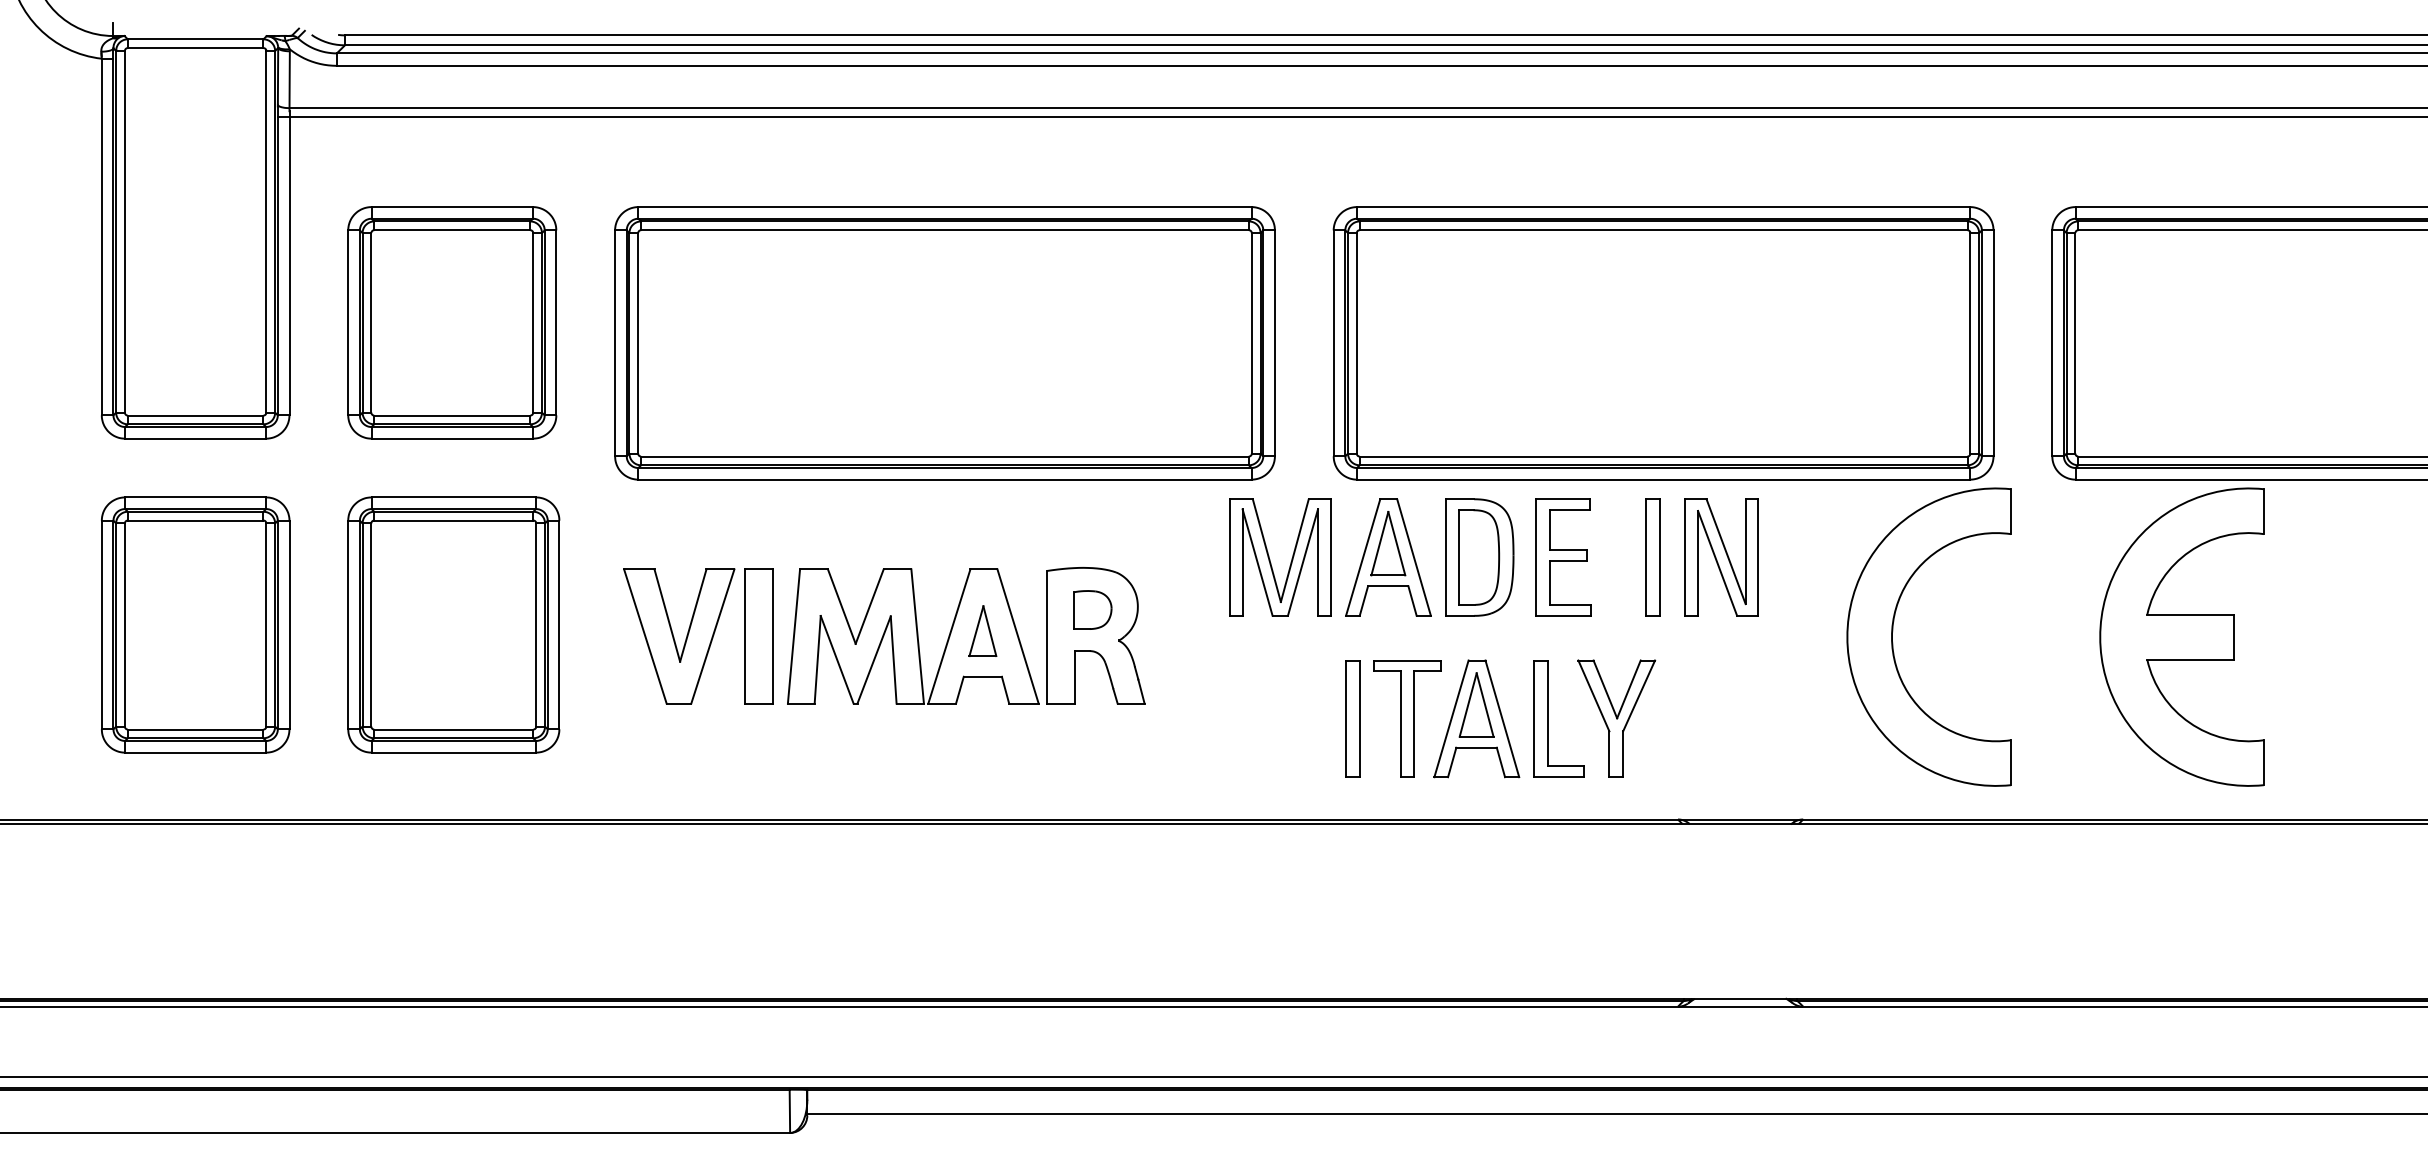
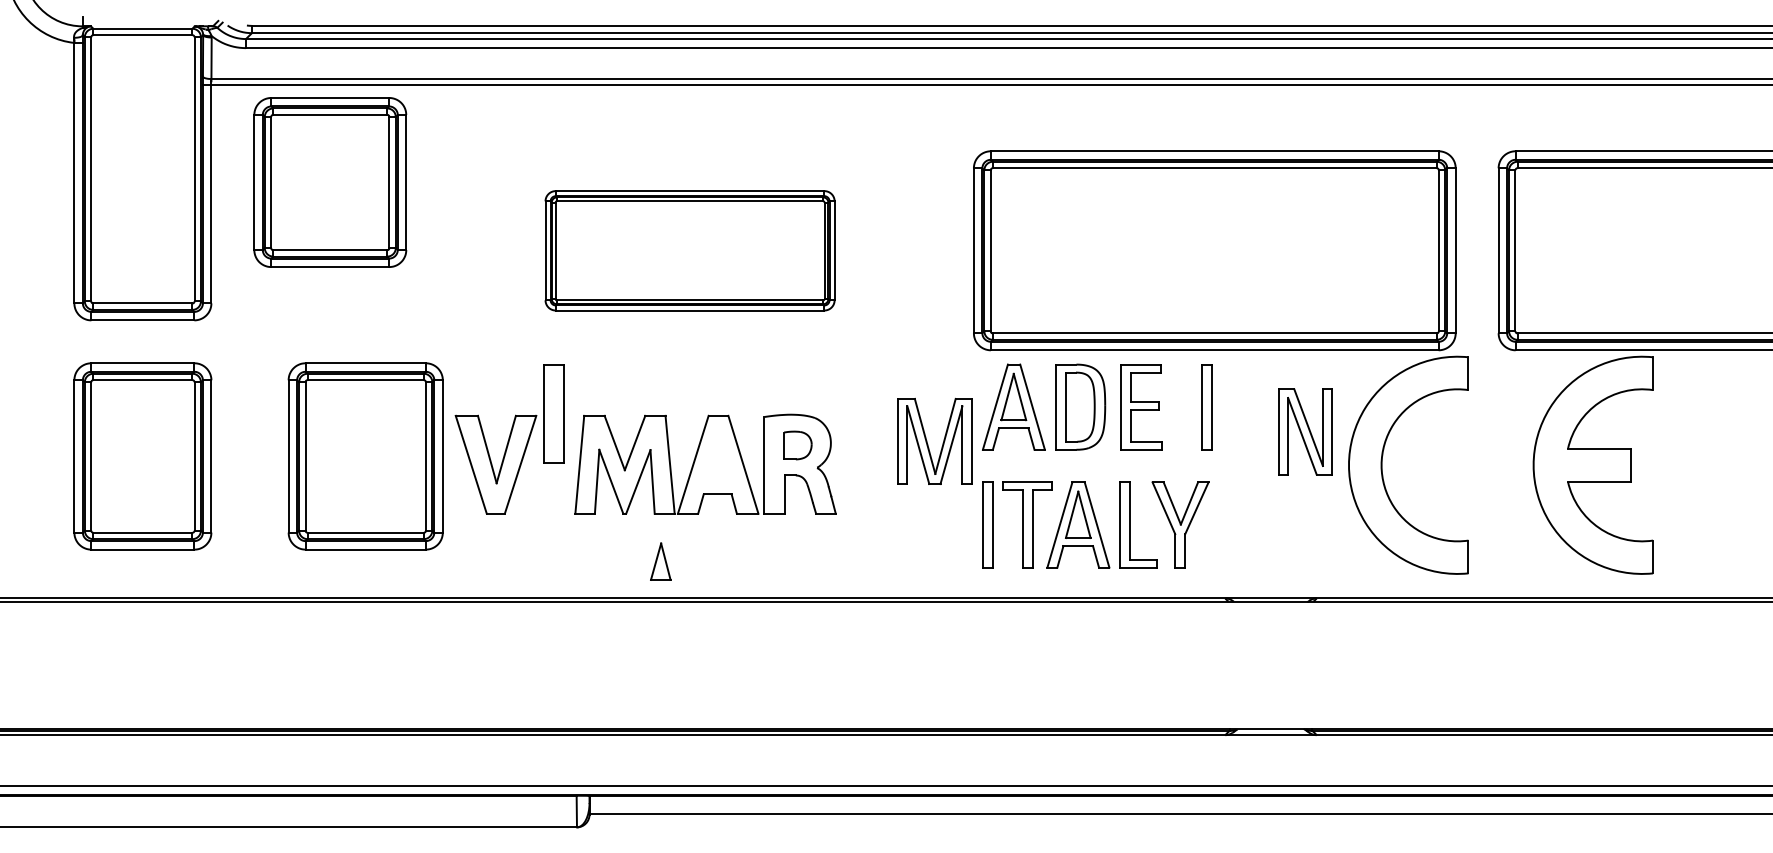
part: (452, 322) -> (330, 182), moved
part: (944, 343) -> (689, 250), size x0.6
part: (1721, 557) -> (1305, 431), moved
part: (1270, 559) -> (927, 442), moved
part: (453, 624) -> (365, 456), moved
part: (982, 630) -> (660, 561), moved
part: (758, 636) -> (553, 414), moved

